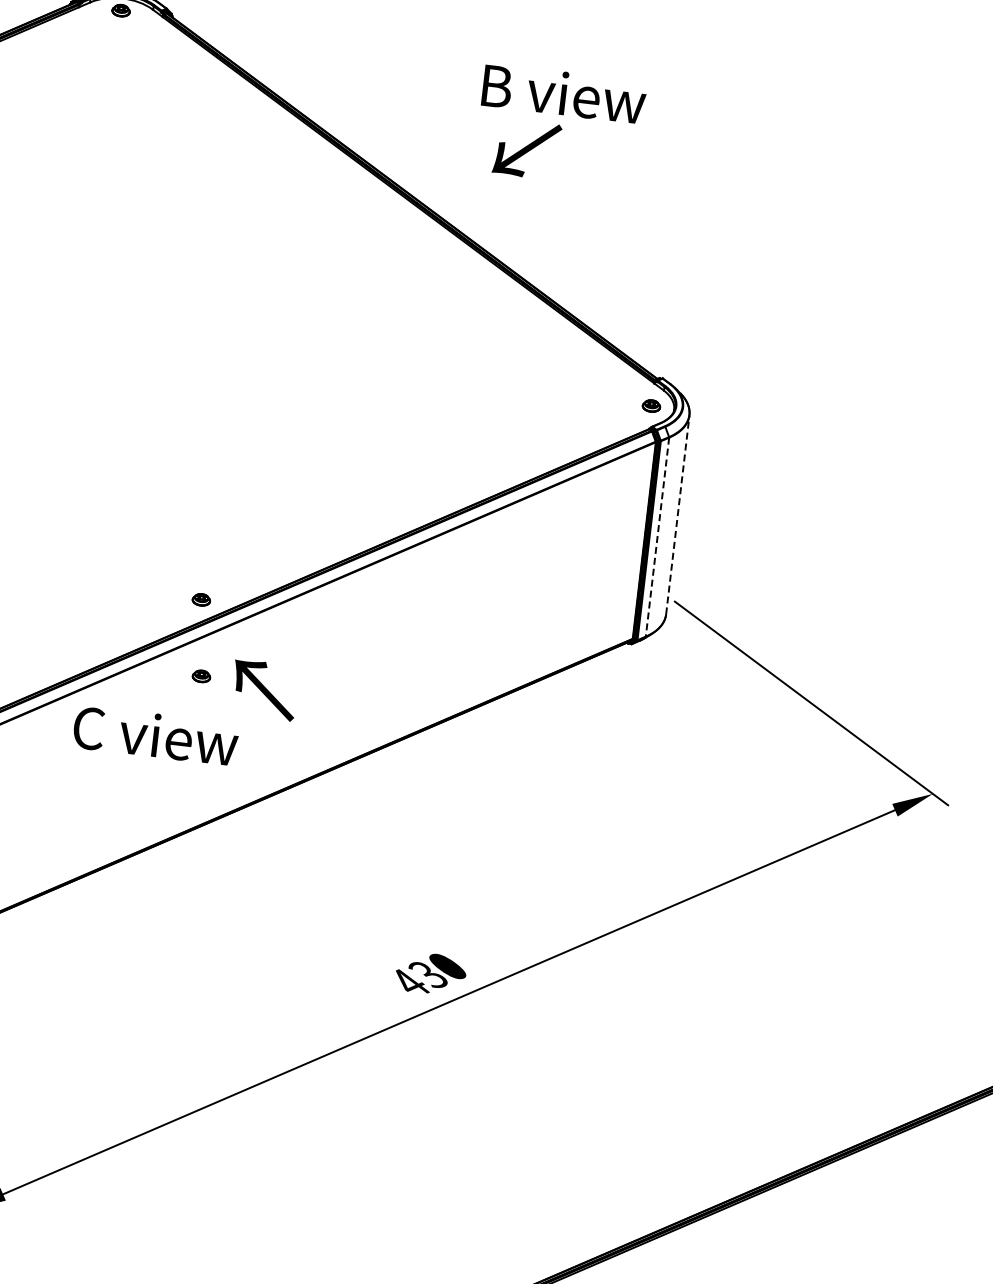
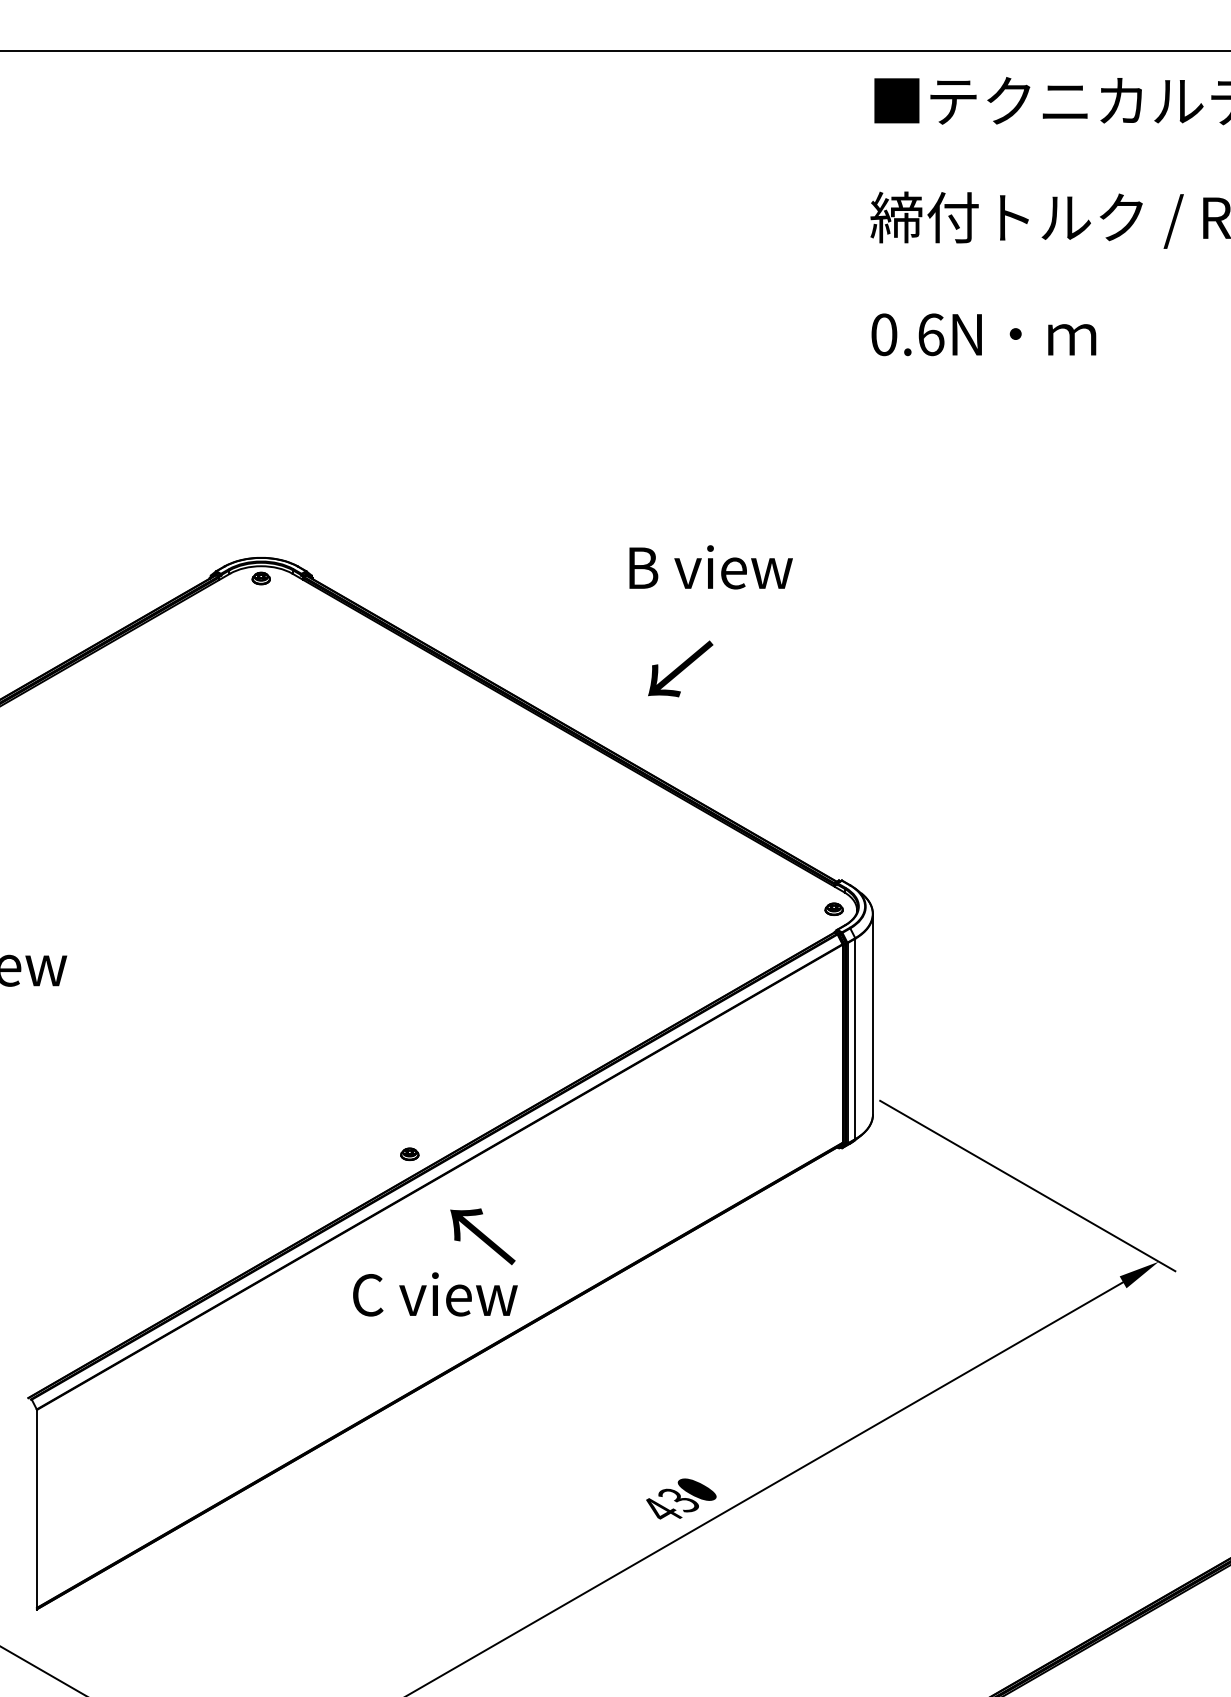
text: (563, 93) -> (710, 567), moved
line: (677, 513) -> (872, 1013), dashed -> solid
line: (657, 537) -> (855, 1039), dashed -> solid
part: (201, 675) -> (418, 1229), removed
text: (156, 735) -> (435, 1294), moved

